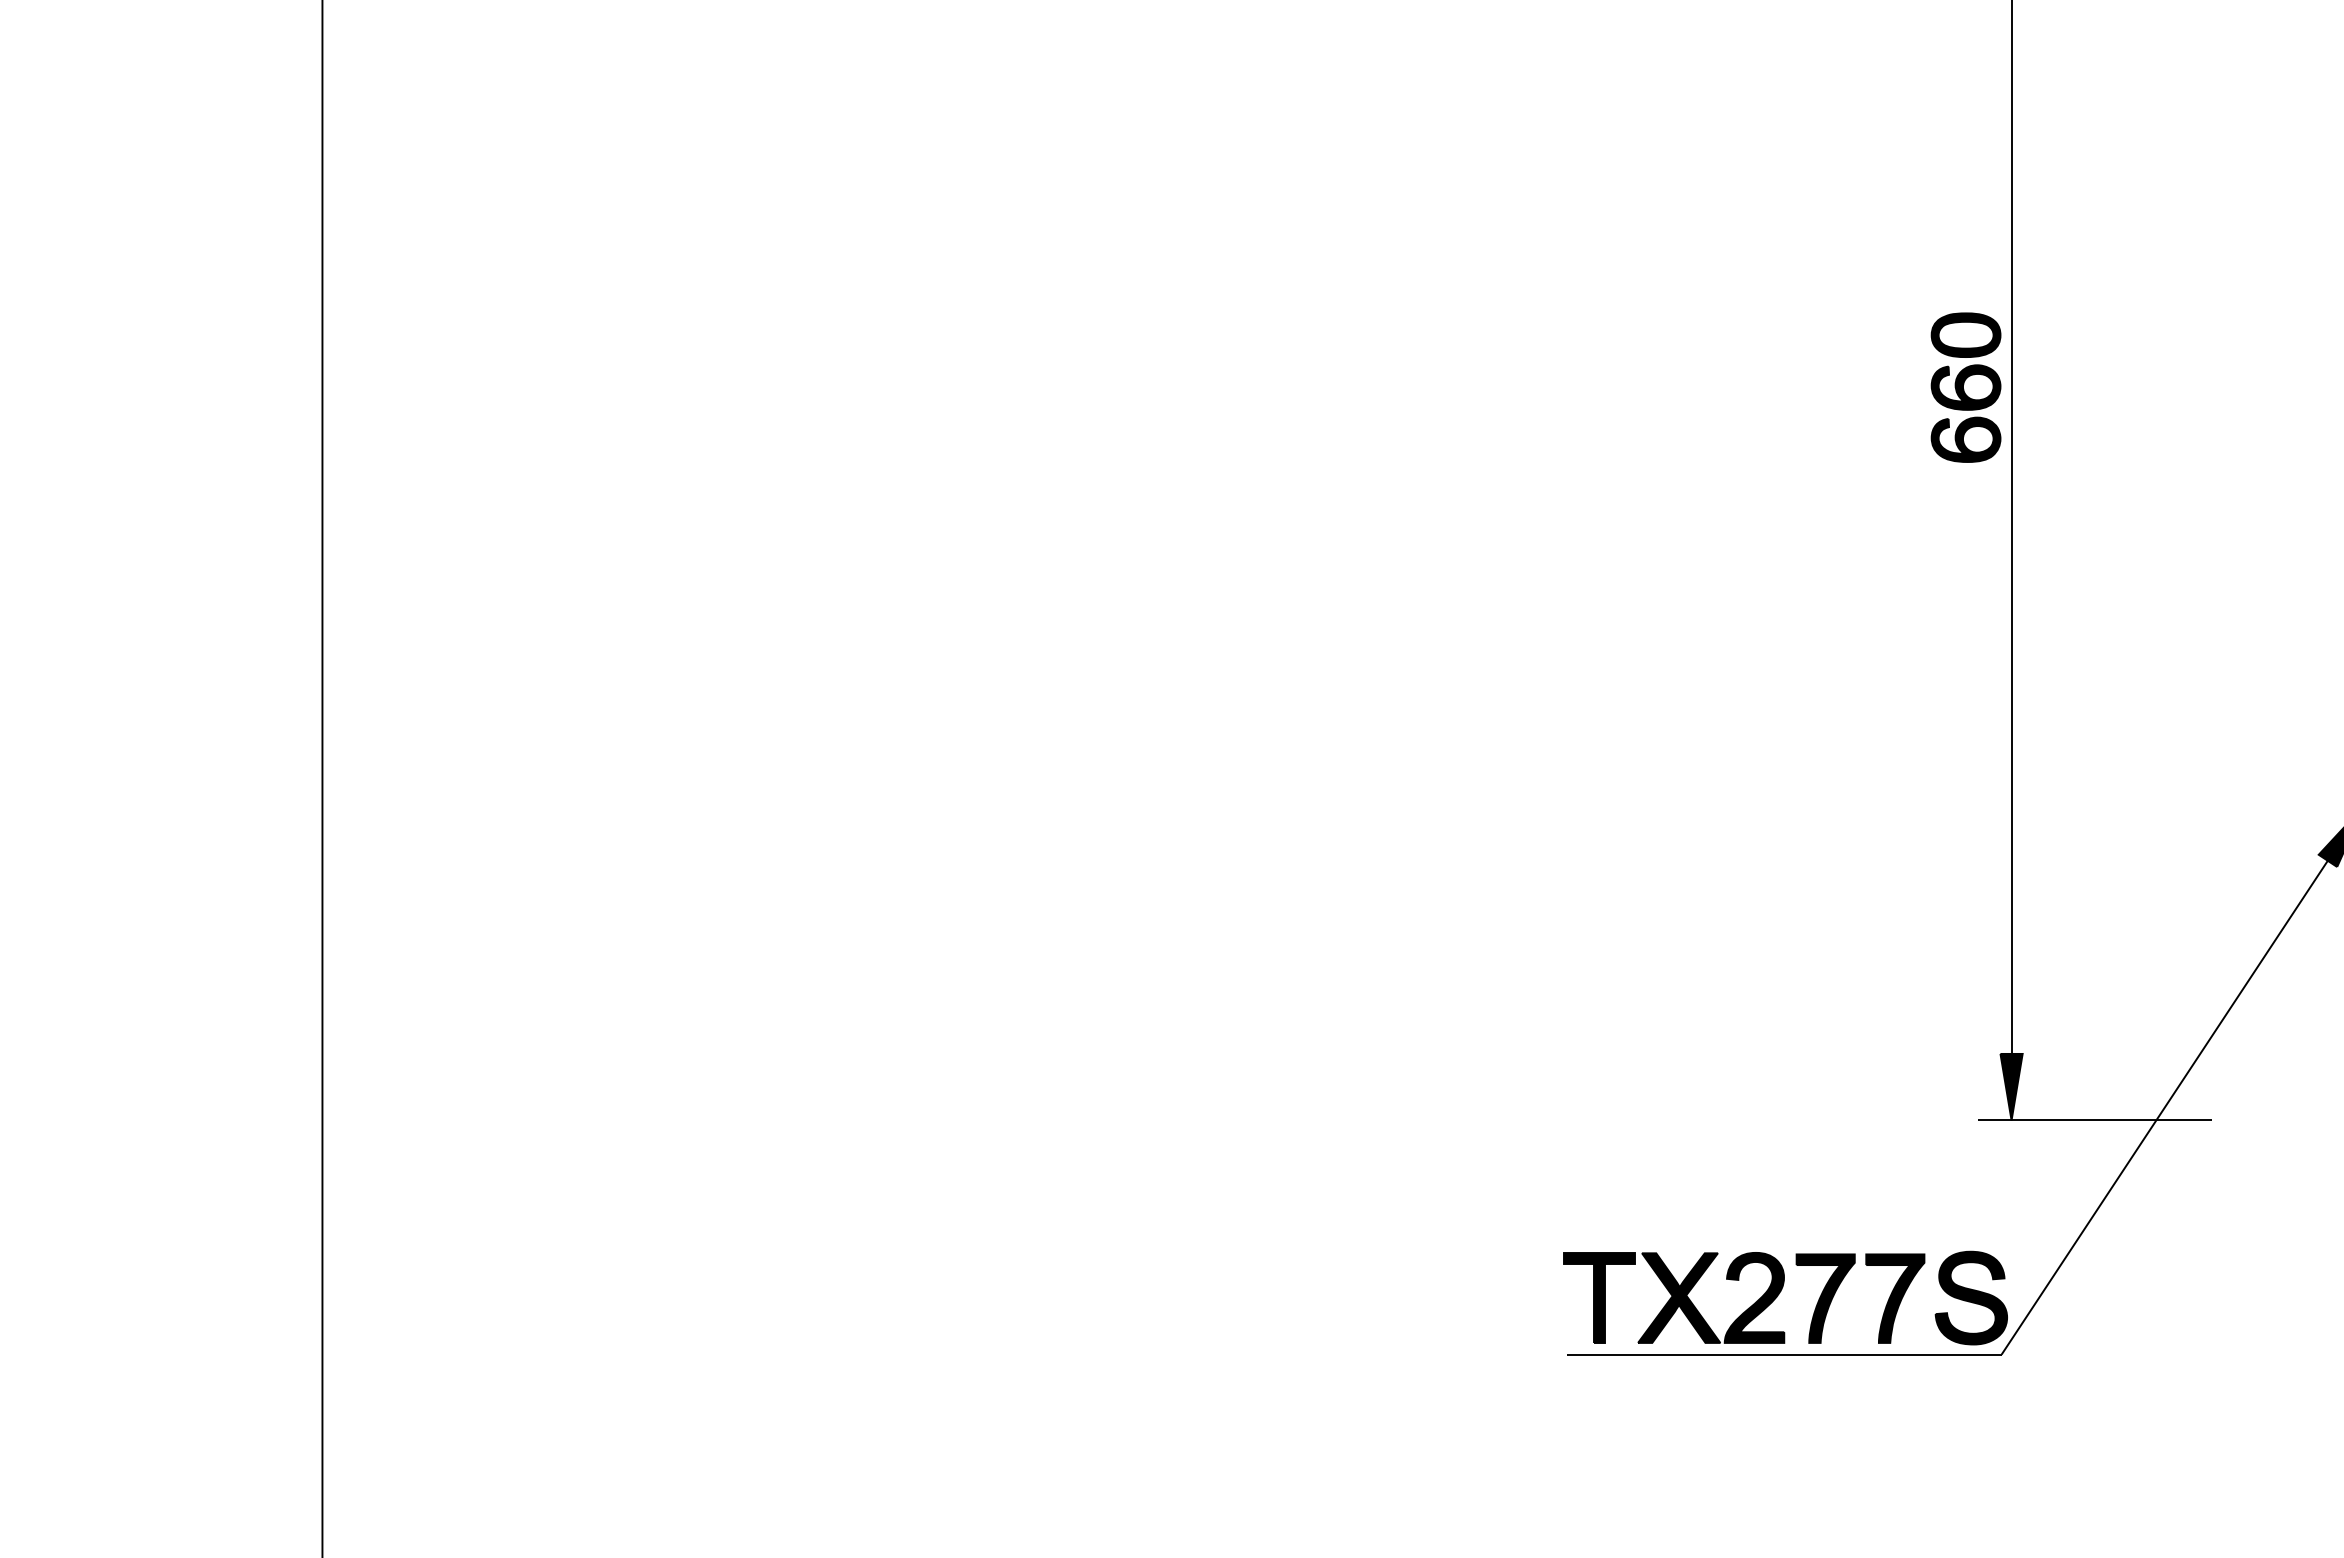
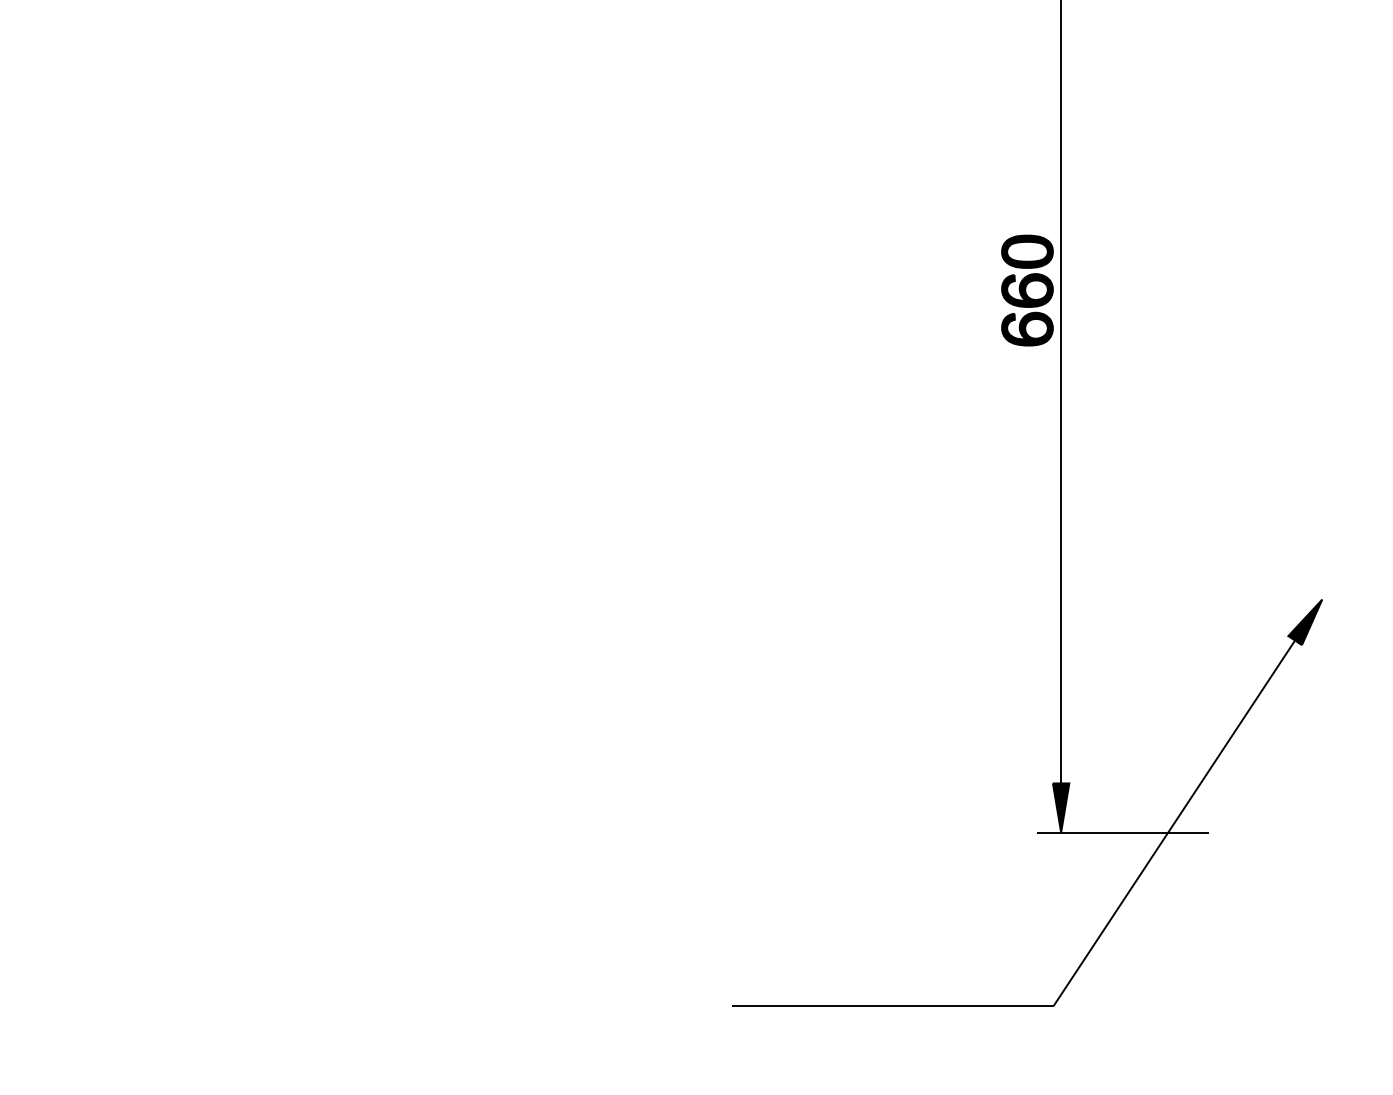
part: (1779, 1294) -> (889, 961), removed

